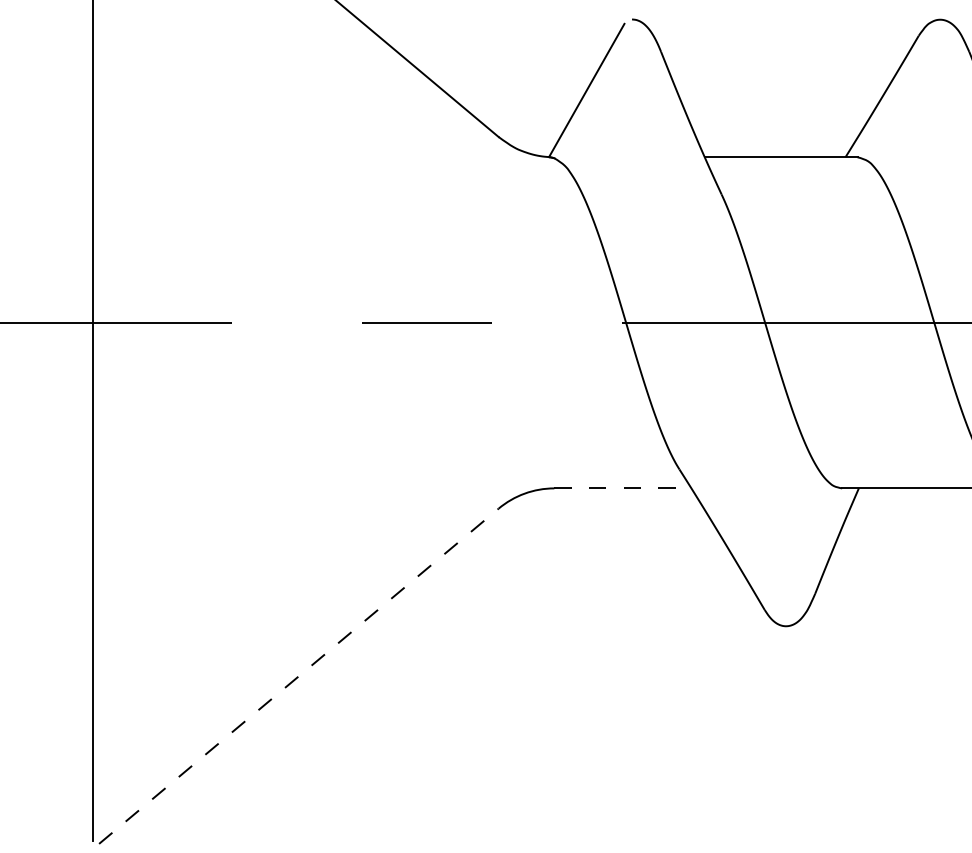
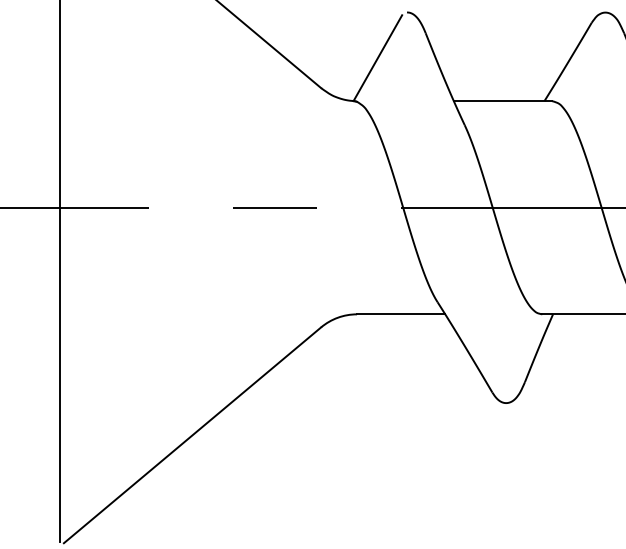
line: (623, 488) -> (401, 314), dashed -> solid
line: (298, 676) -> (192, 435), dashed -> solid

